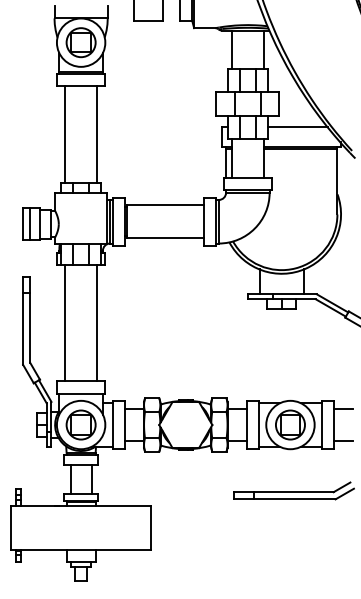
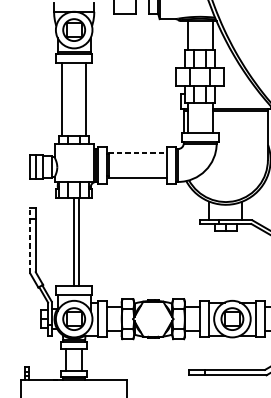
line: (297, 127) -> (237, 94), removed
line: (165, 205) -> (137, 153), solid -> dashed
line: (23, 321) -> (30, 240), solid -> dashed
line: (64, 323) -> (78, 242), moved
line: (97, 323) -> (73, 242), moved

